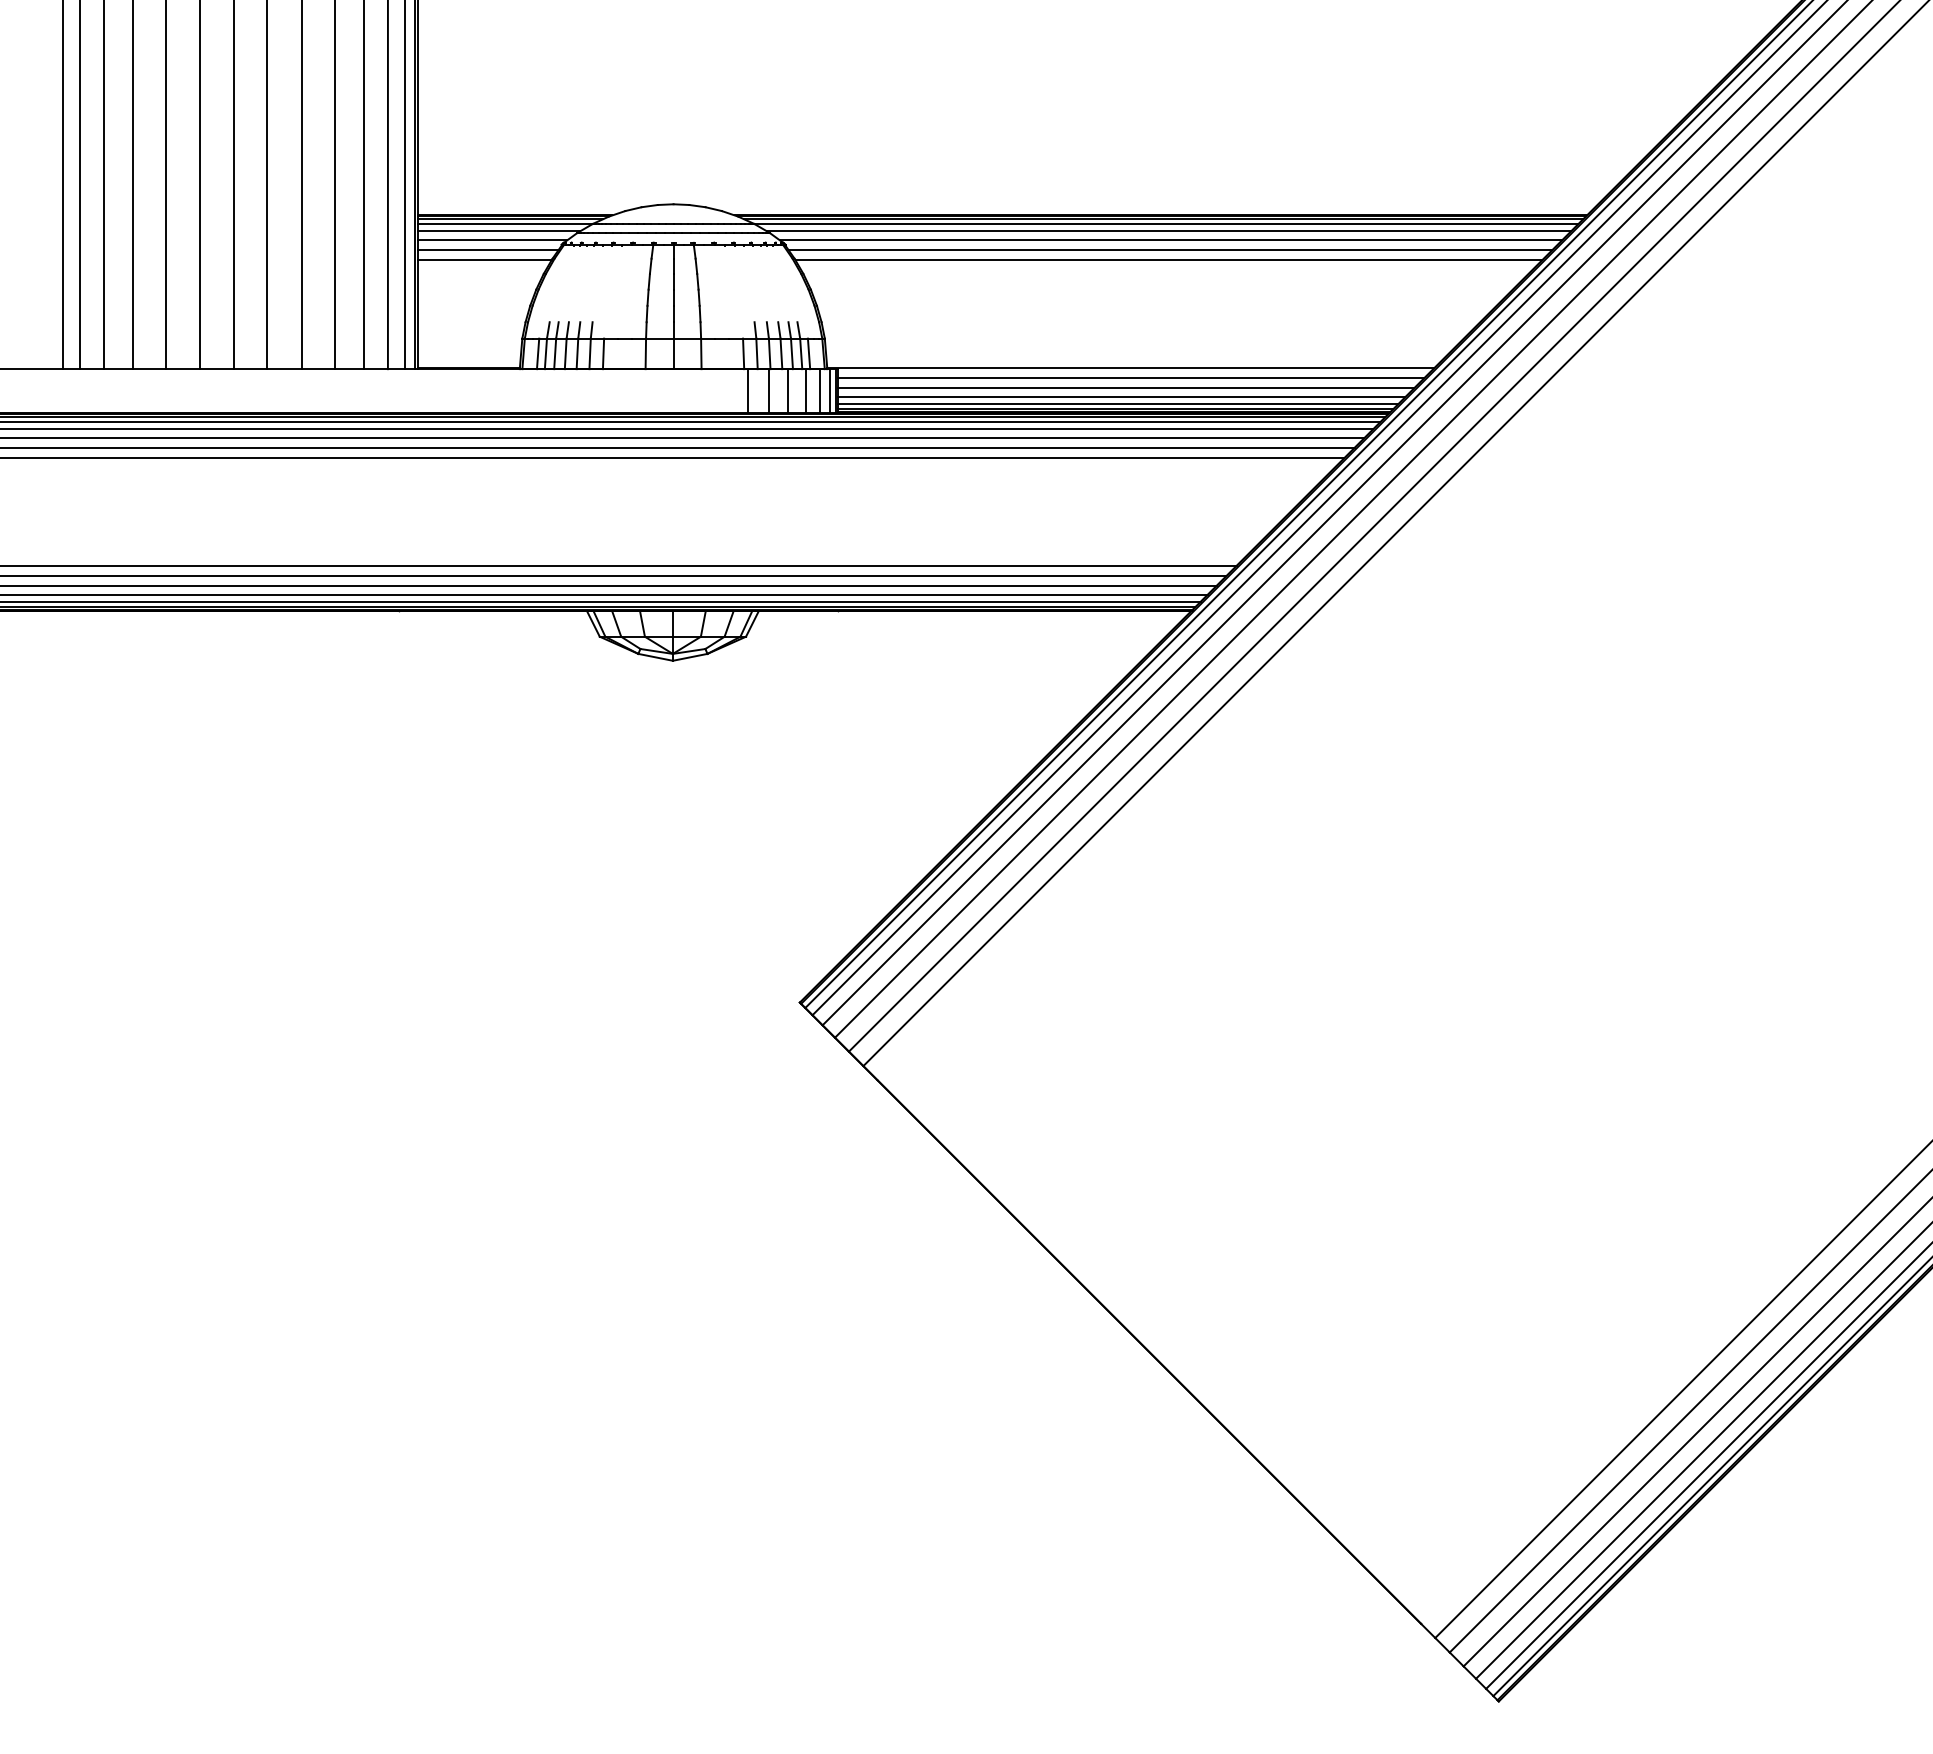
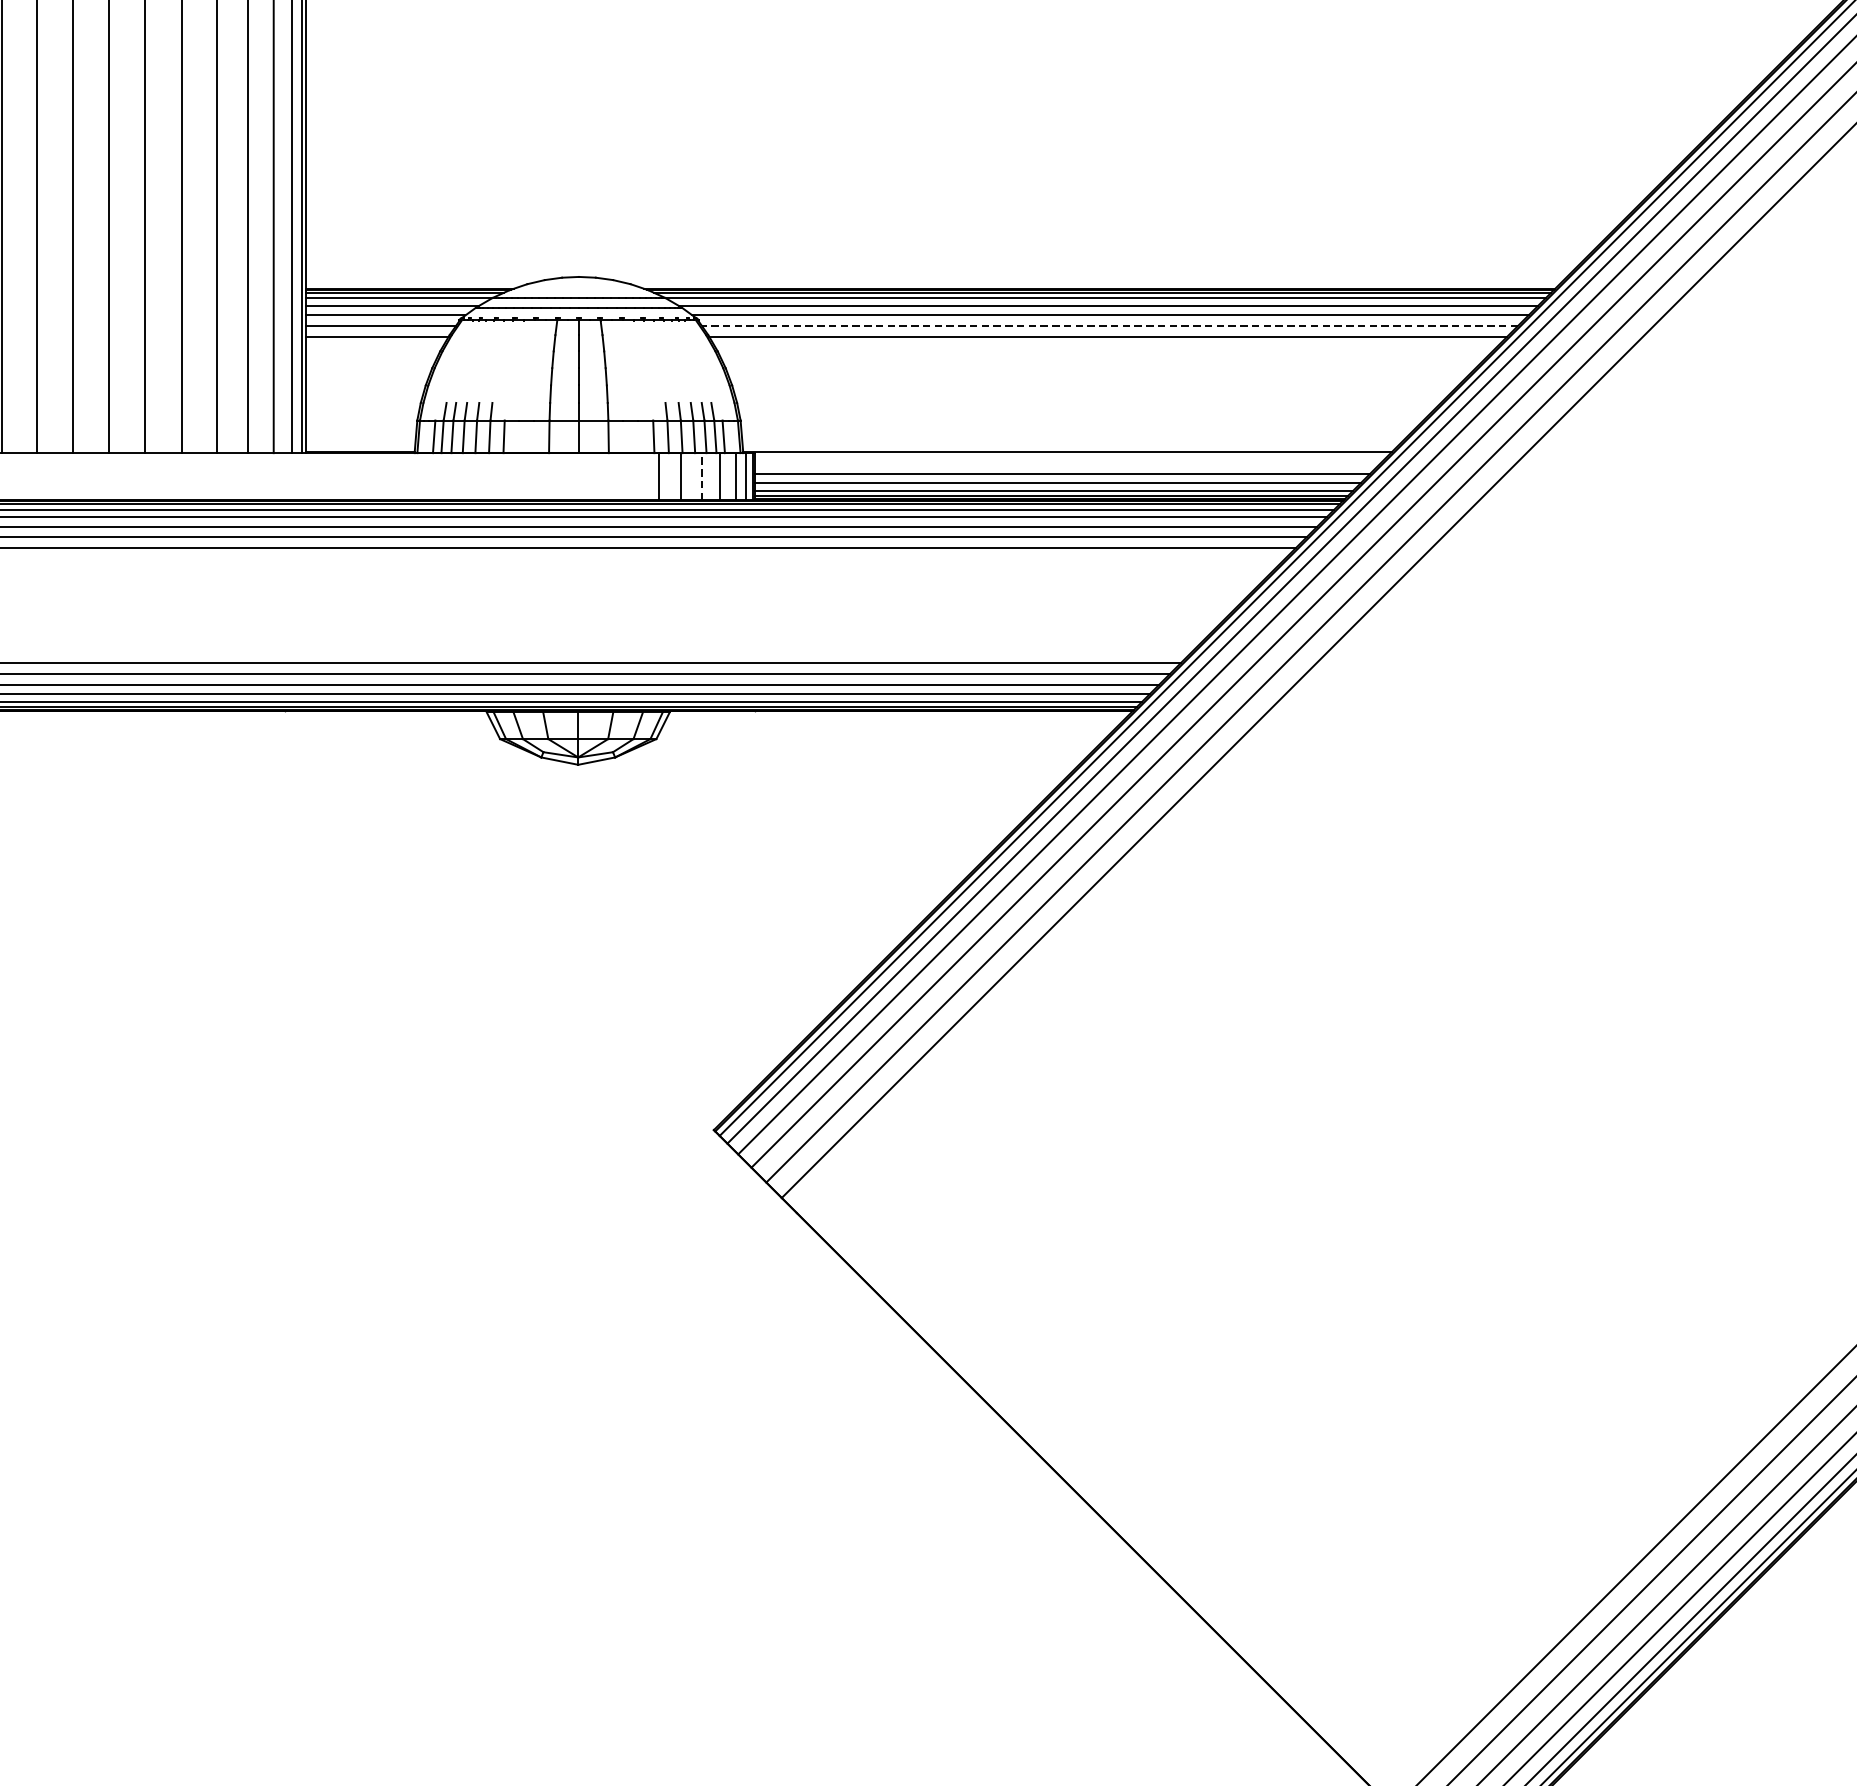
line: (1170, 250) -> (1110, 326), solid -> dashed
line: (1131, 378) -> (1068, 463), removed
line: (788, 391) -> (701, 477), solid -> dashed

